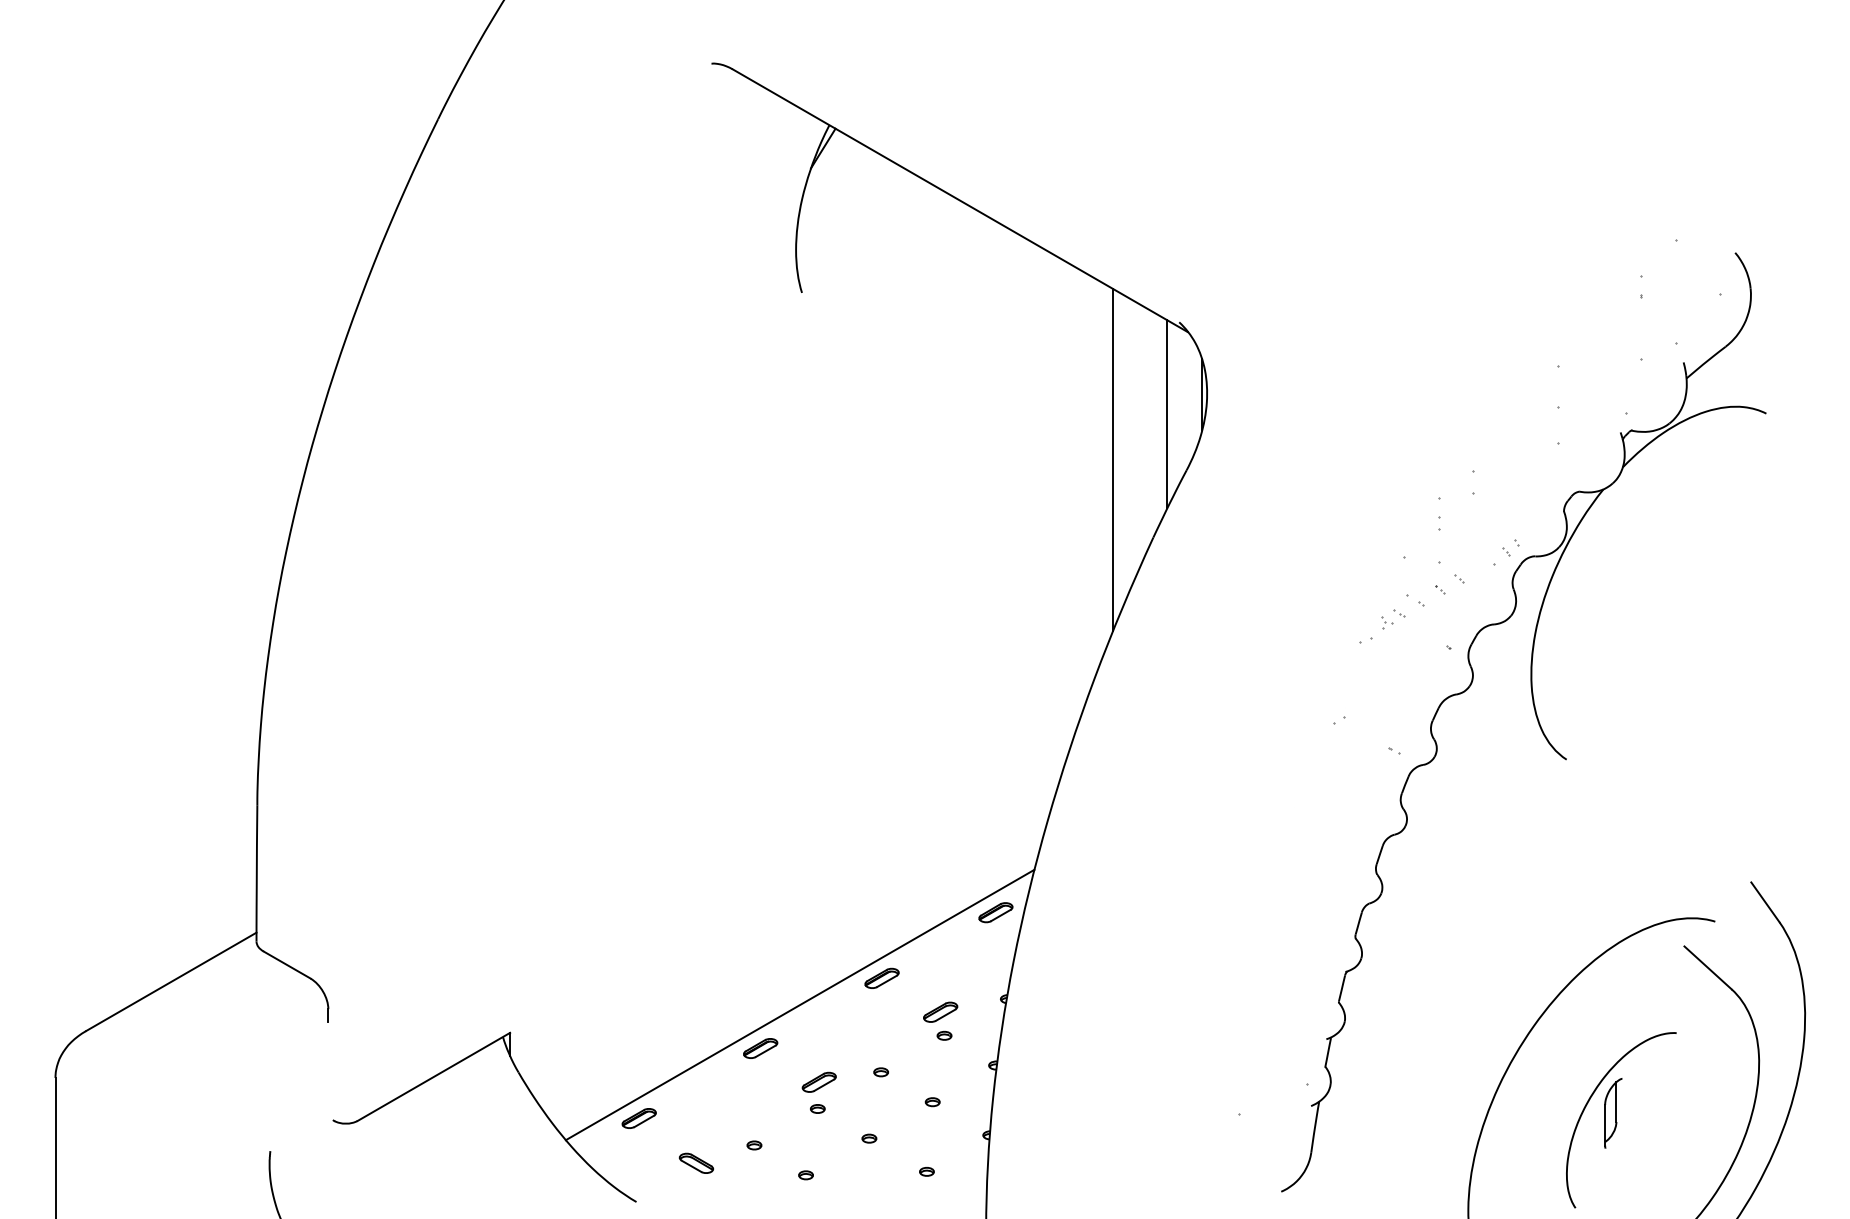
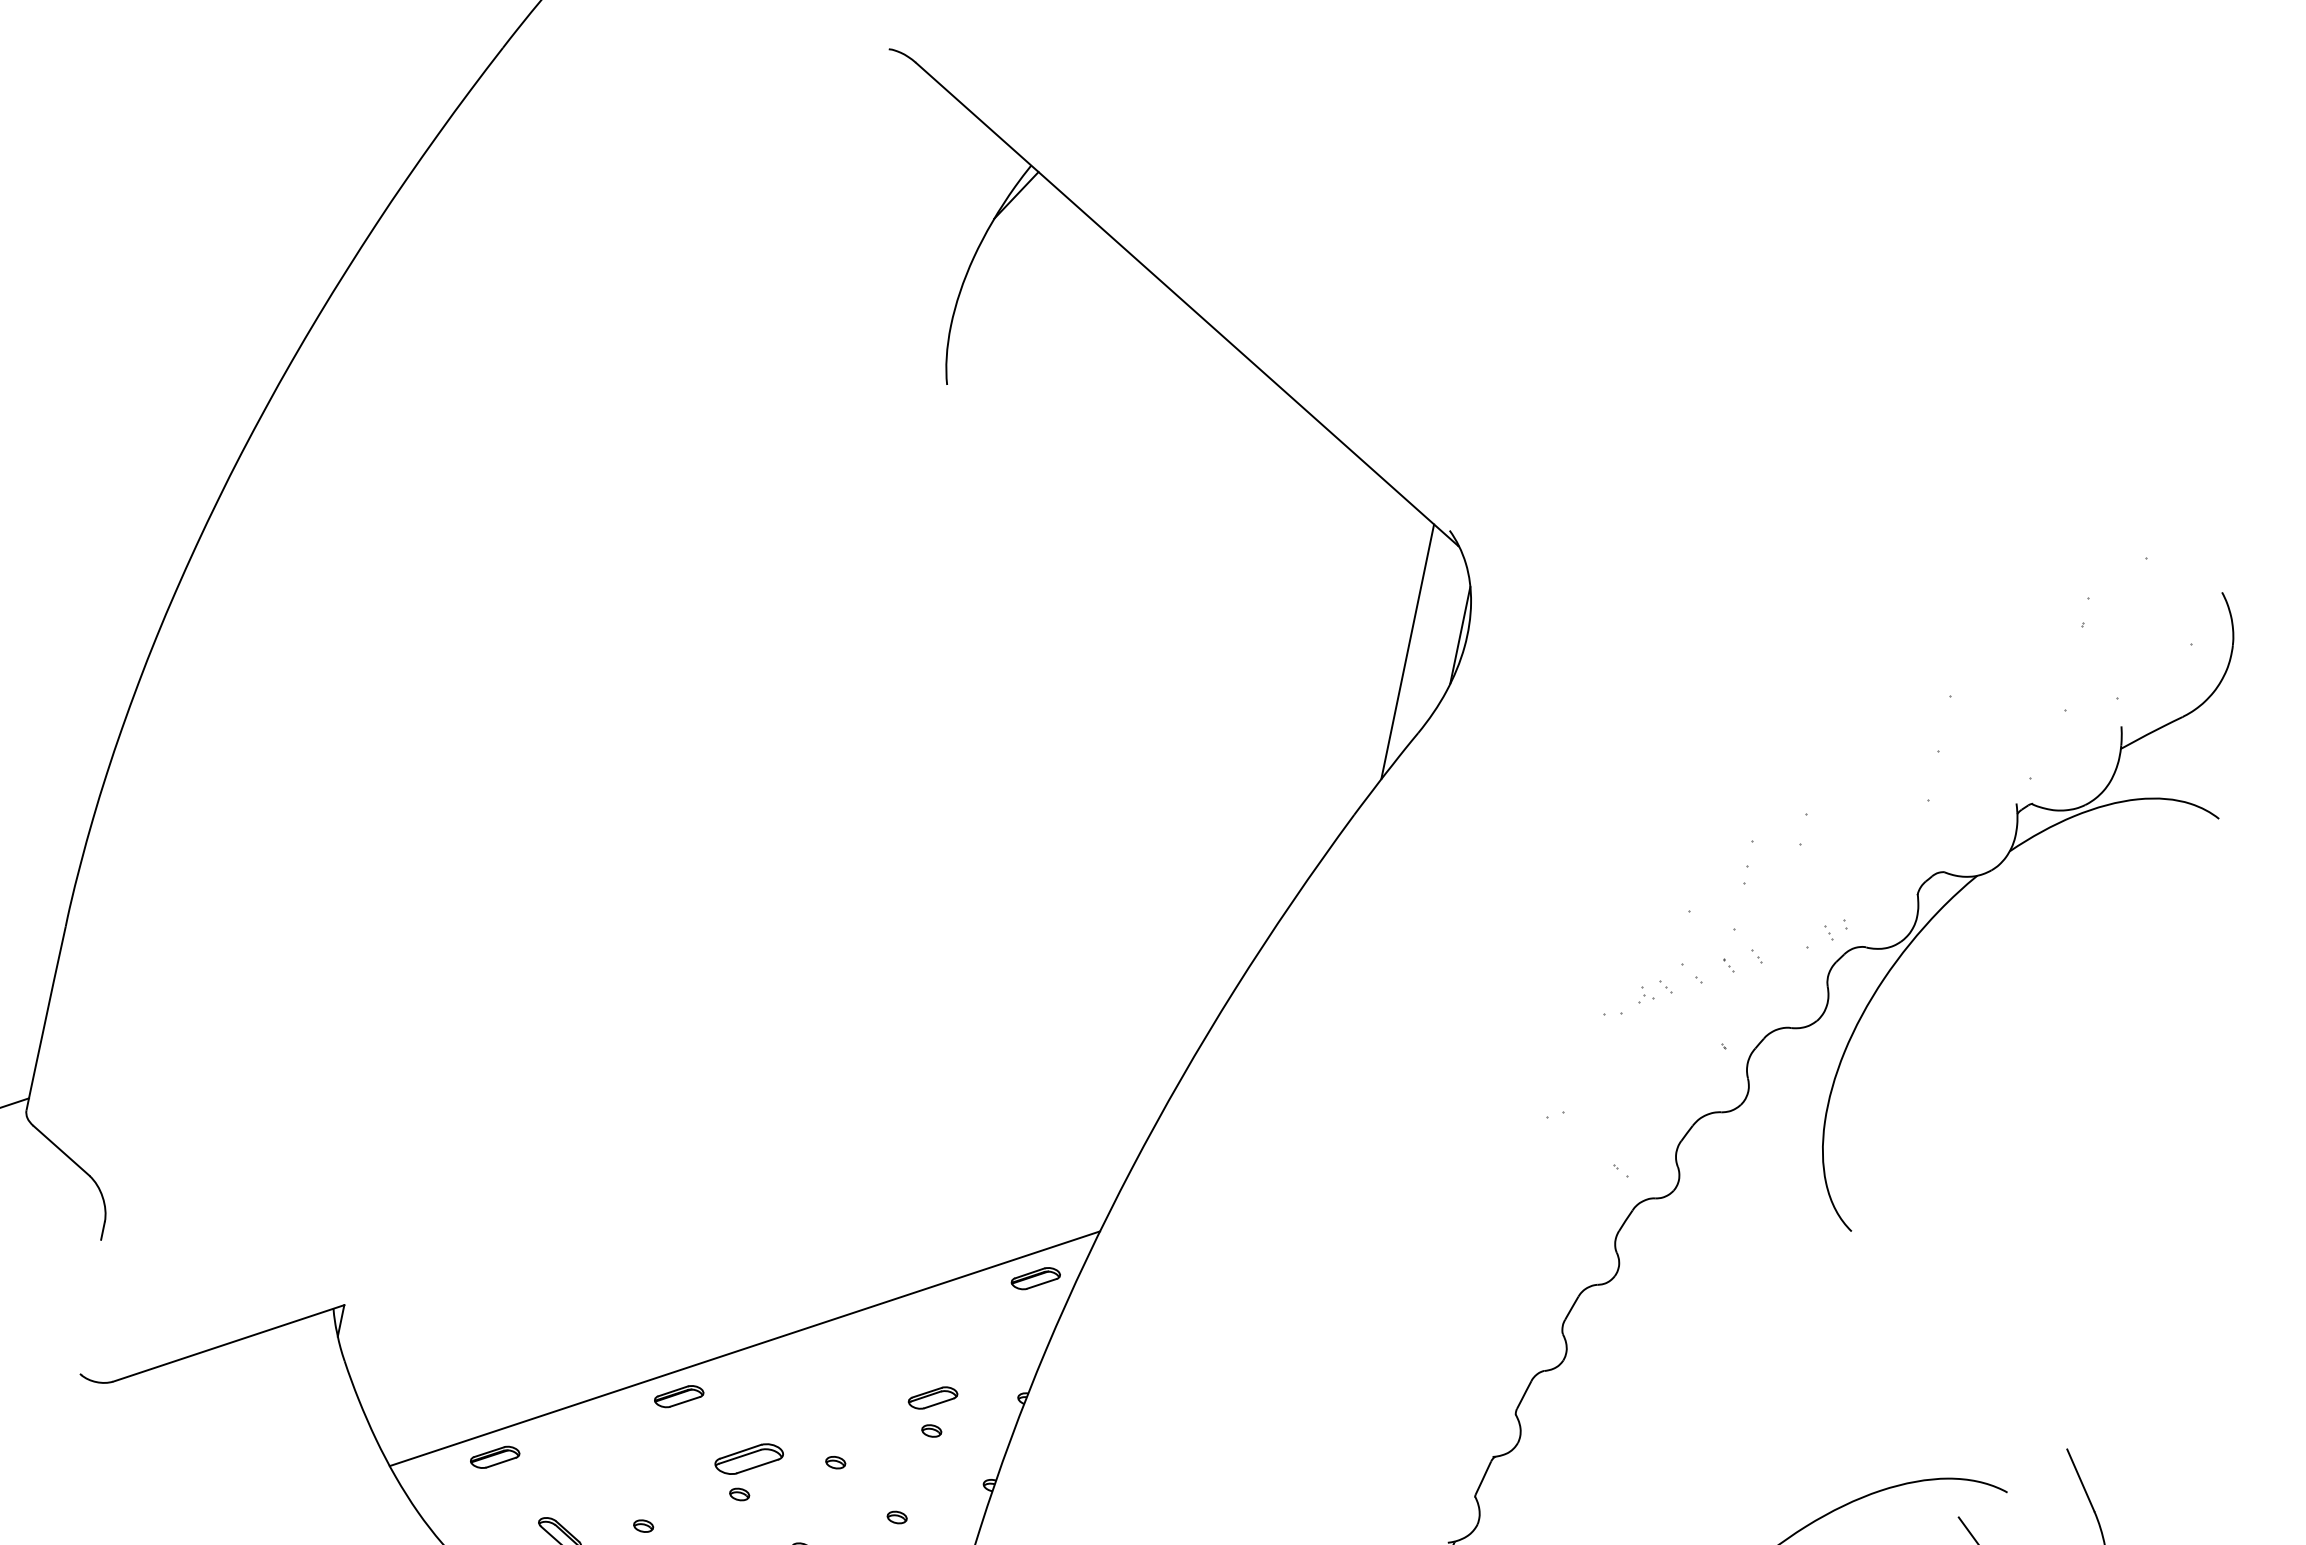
line: (1113, 459) -> (1322, 697), removed
part: (881, 977) -> (862, 1334), removed
part: (818, 1081) -> (748, 1457), size x1.4

